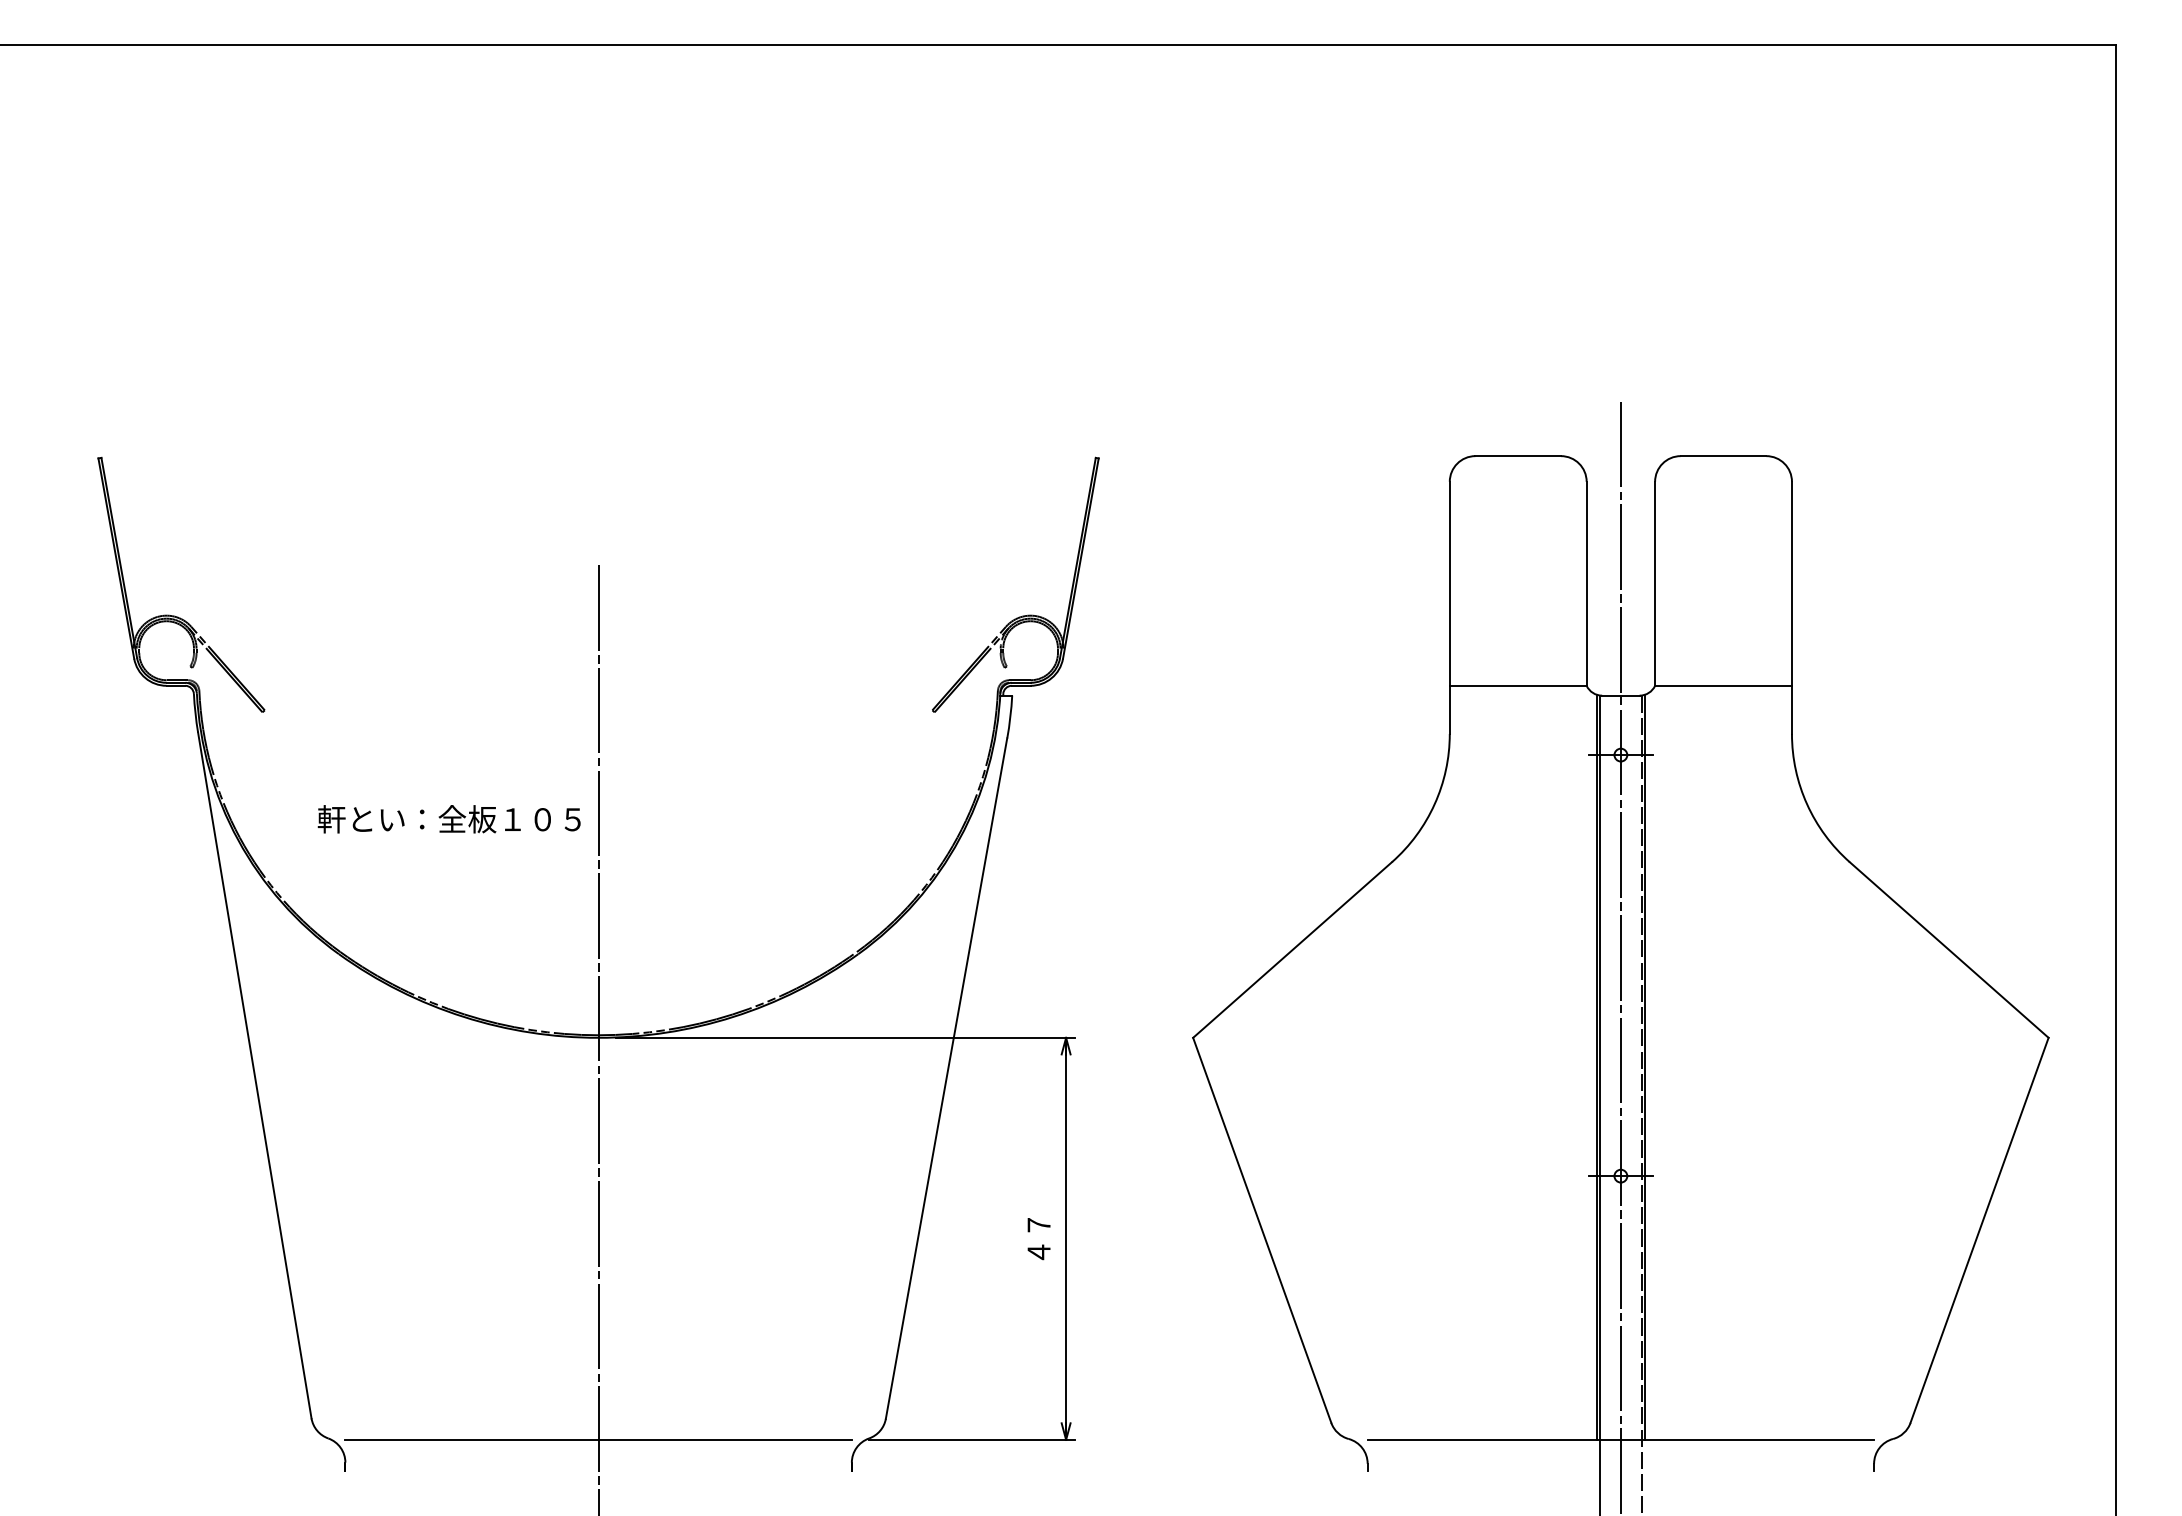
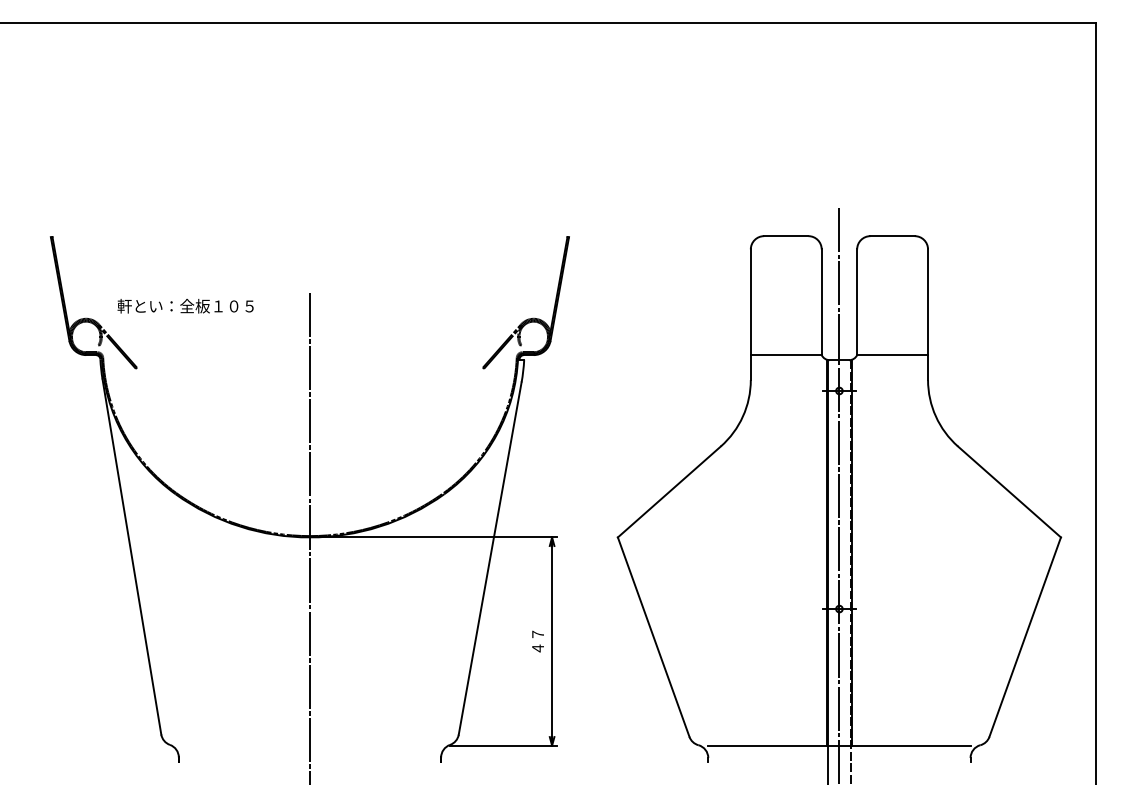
text: (449, 819) -> (185, 306), moved
line: (597, 1439) -> (309, 745), removed

